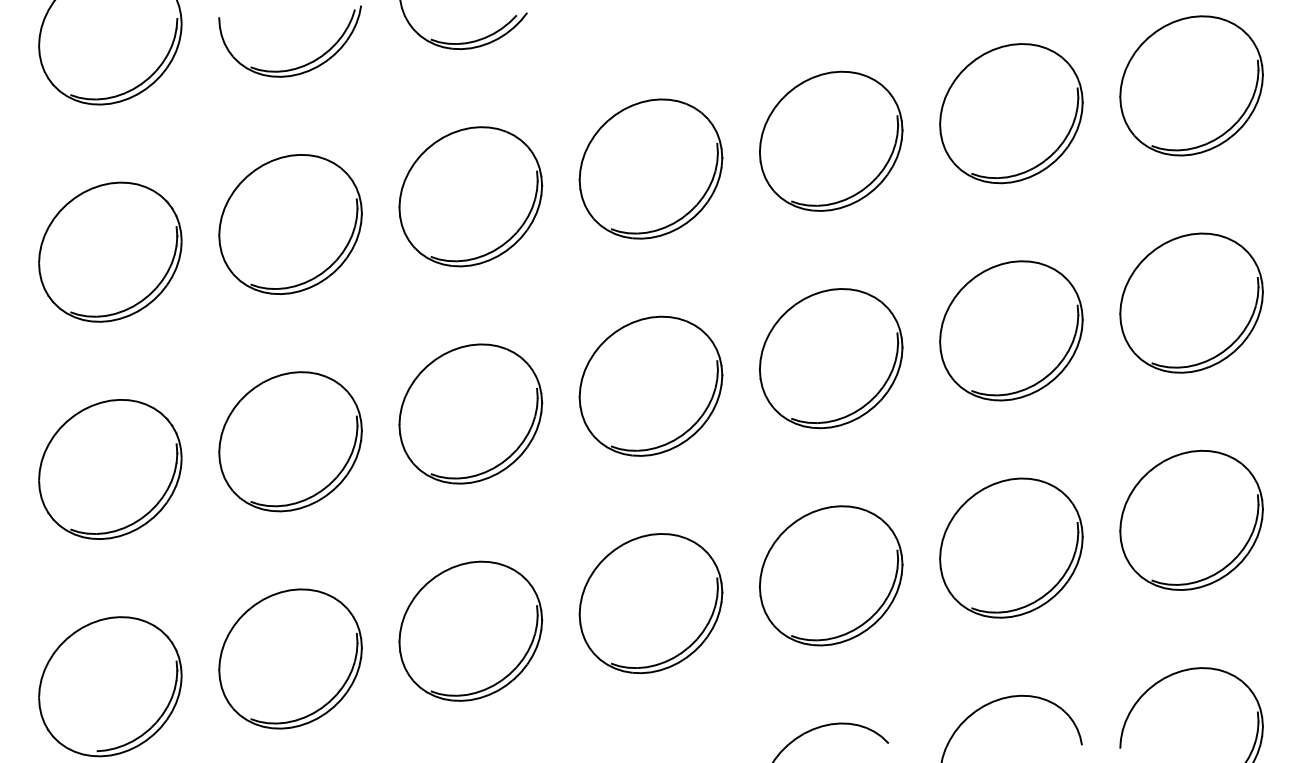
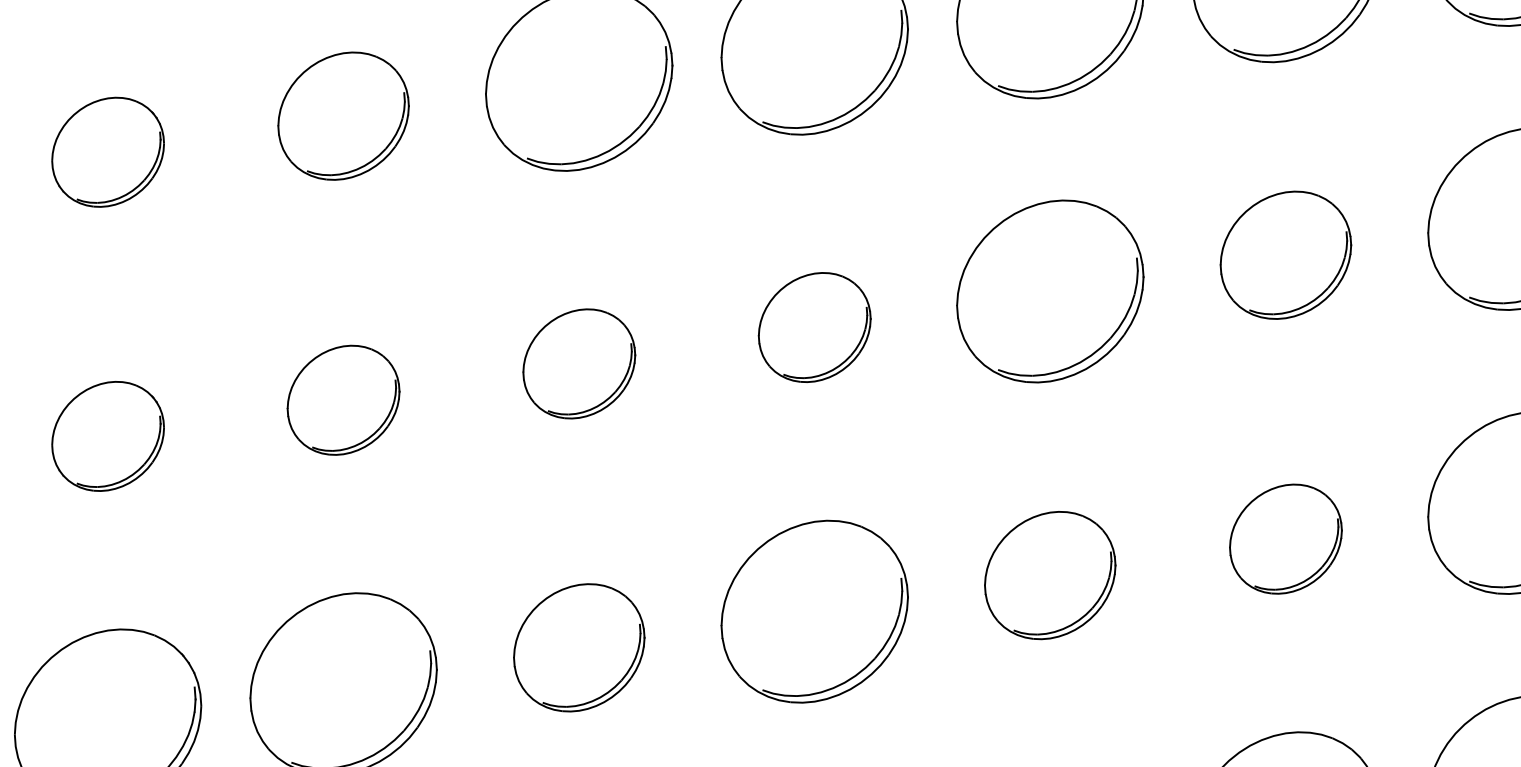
part: (290, 224) -> (343, 116), size x0.7
part: (110, 251) -> (108, 151), size x0.6
part: (1011, 330) -> (1286, 254), size x0.7
part: (650, 385) -> (814, 326), size x0.6
part: (470, 413) -> (578, 363), size x0.6
part: (290, 441) -> (343, 399), size x0.6
part: (110, 469) -> (108, 436), size x0.6
part: (1011, 547) -> (1286, 538), size x0.6
part: (830, 575) -> (1049, 575), size x0.7
part: (470, 630) -> (578, 646), size x0.7

